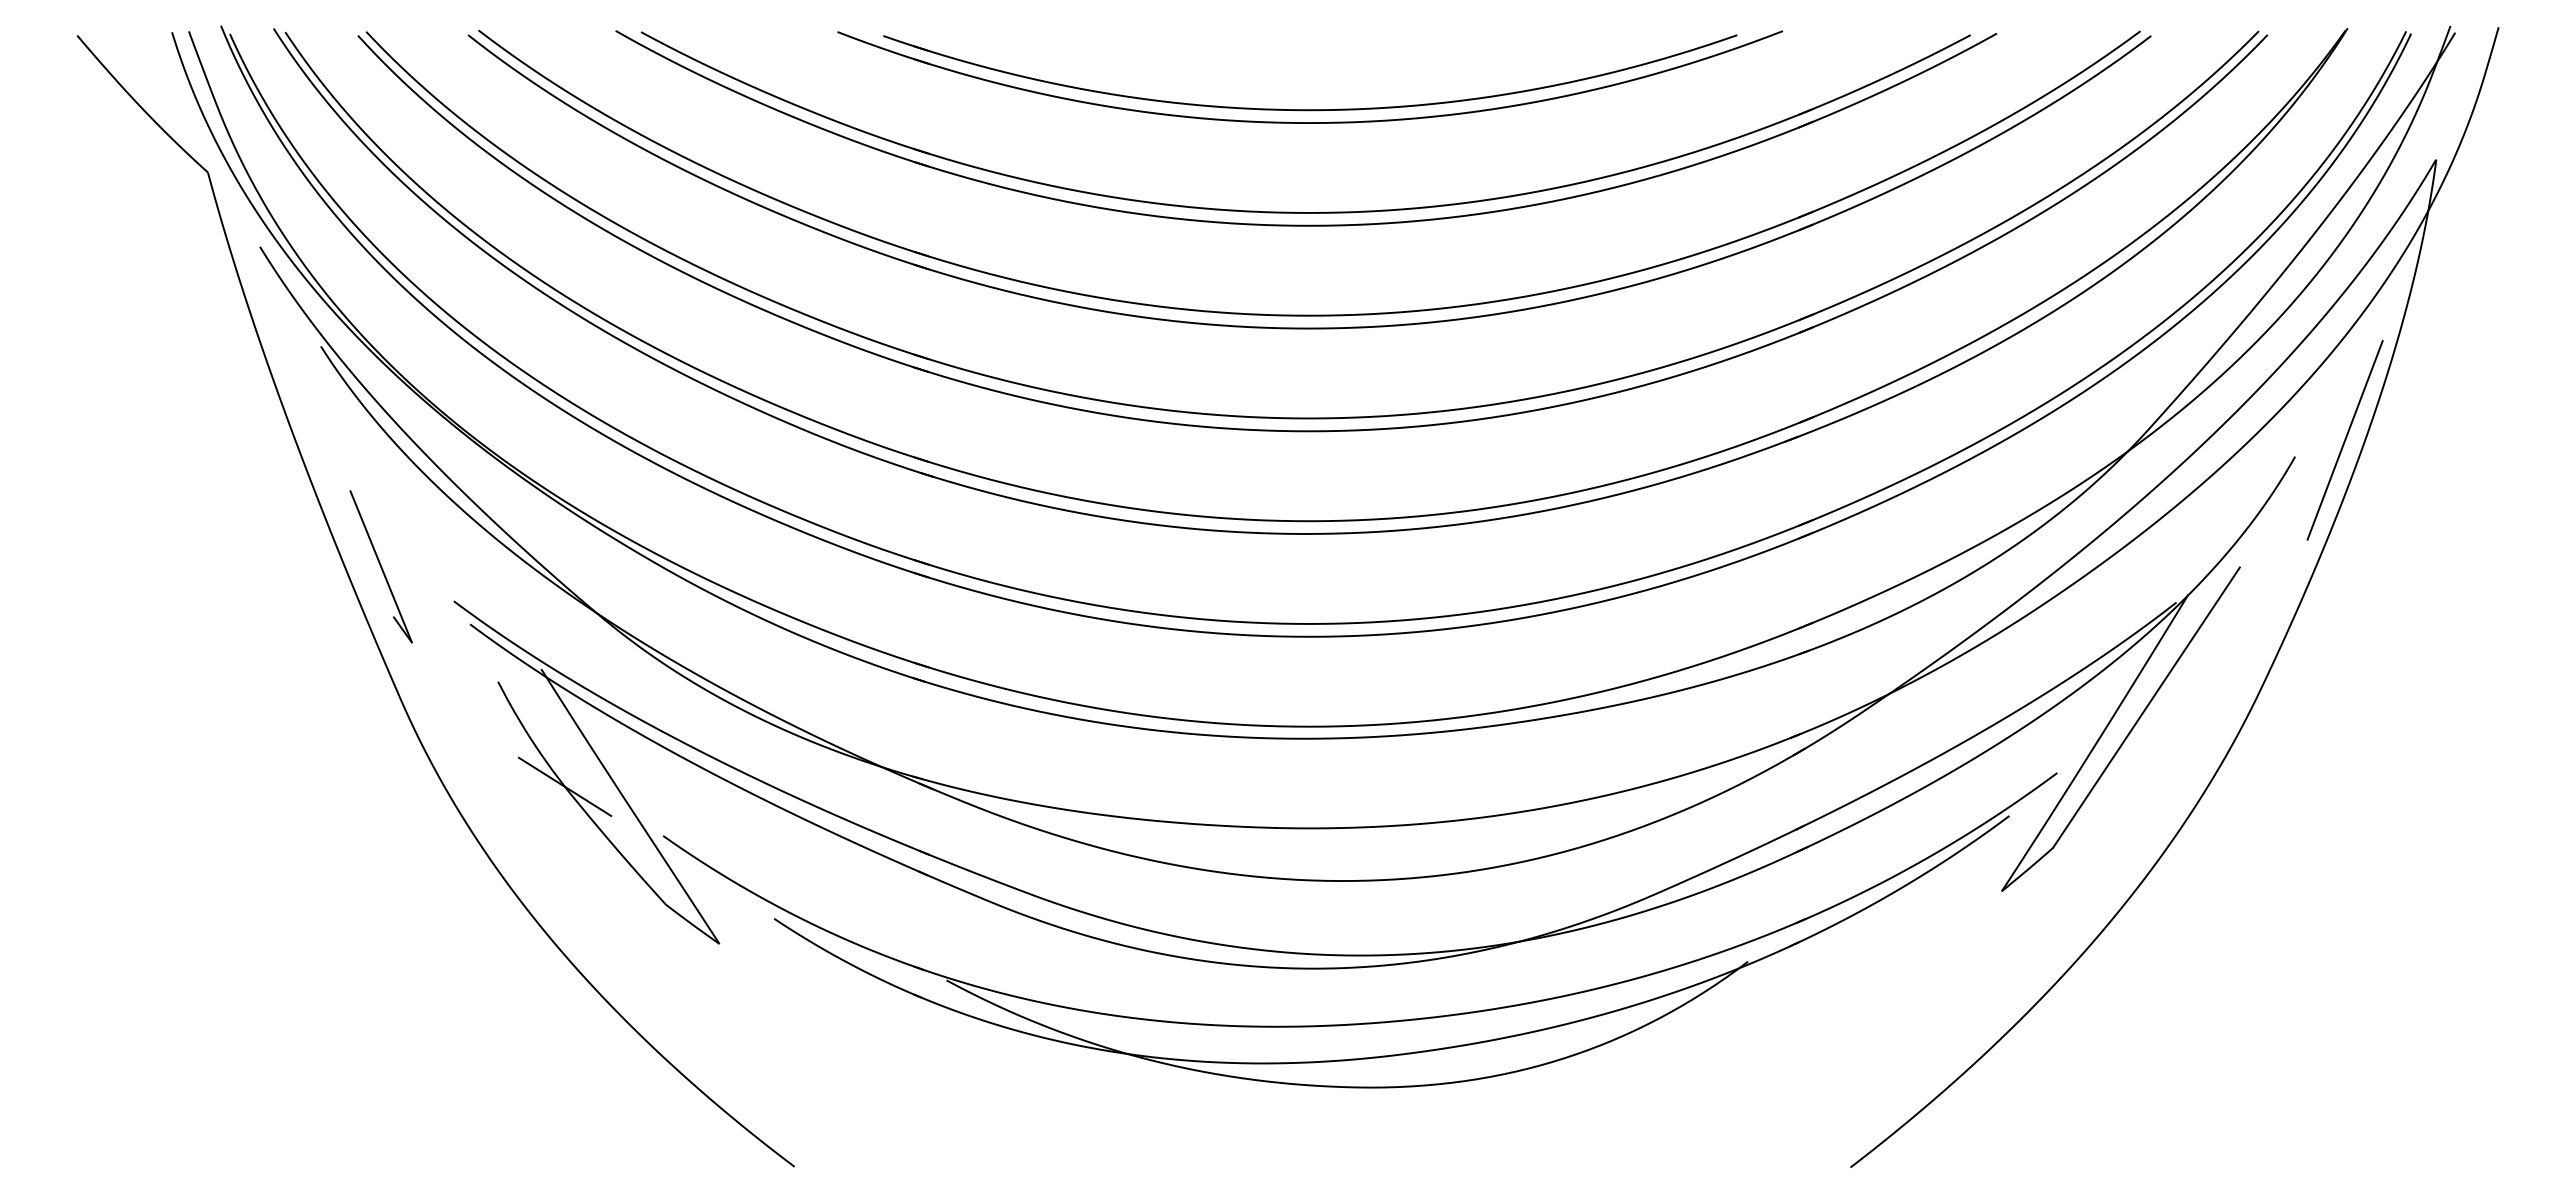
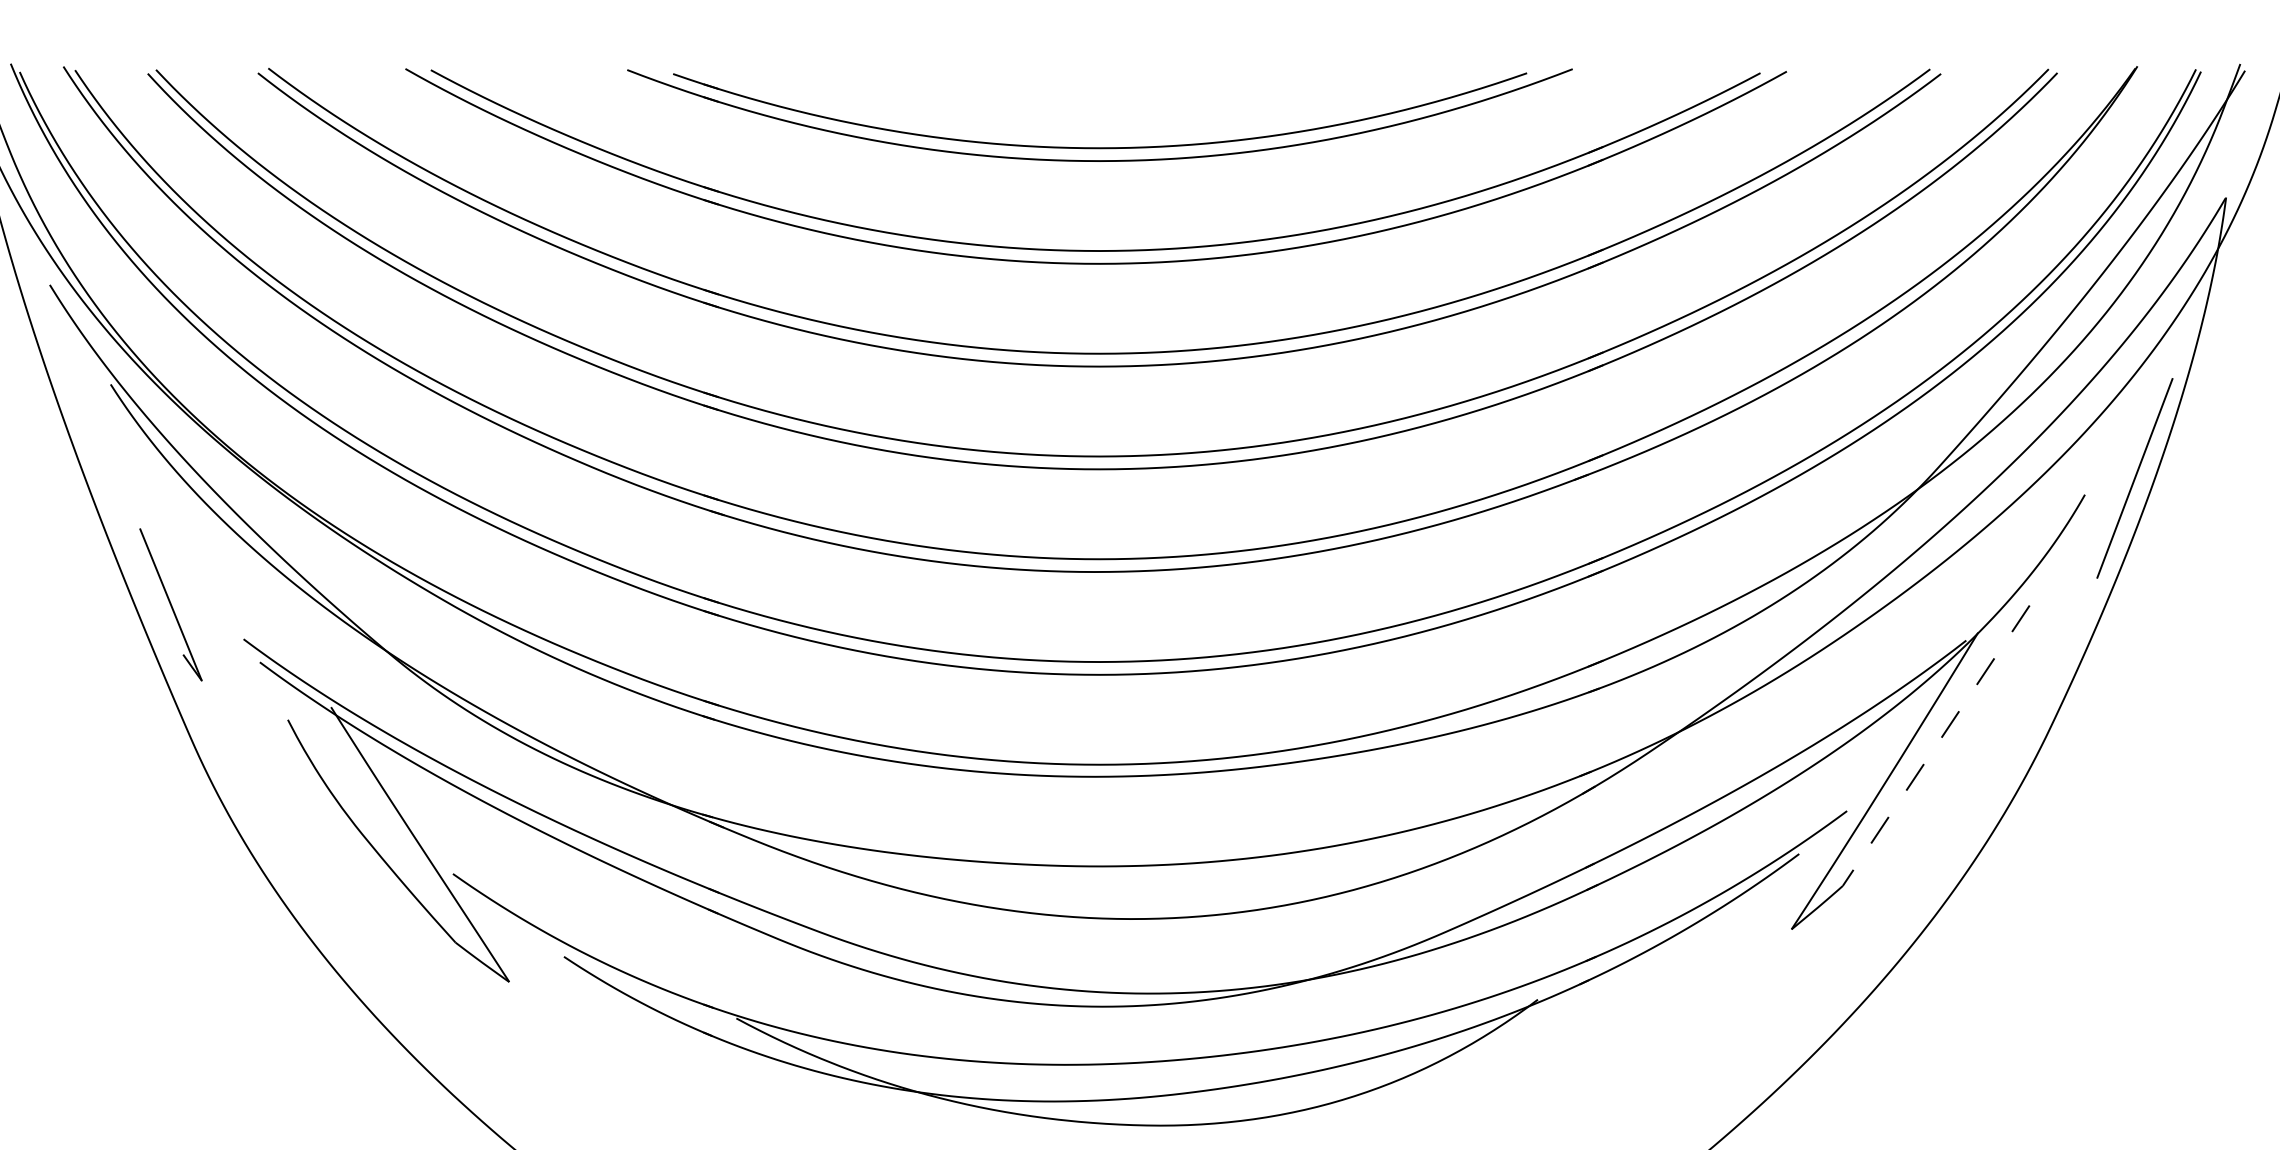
line: (2146, 708) -> (1936, 746), solid -> dashed
line: (564, 786) -> (354, 824), removed

